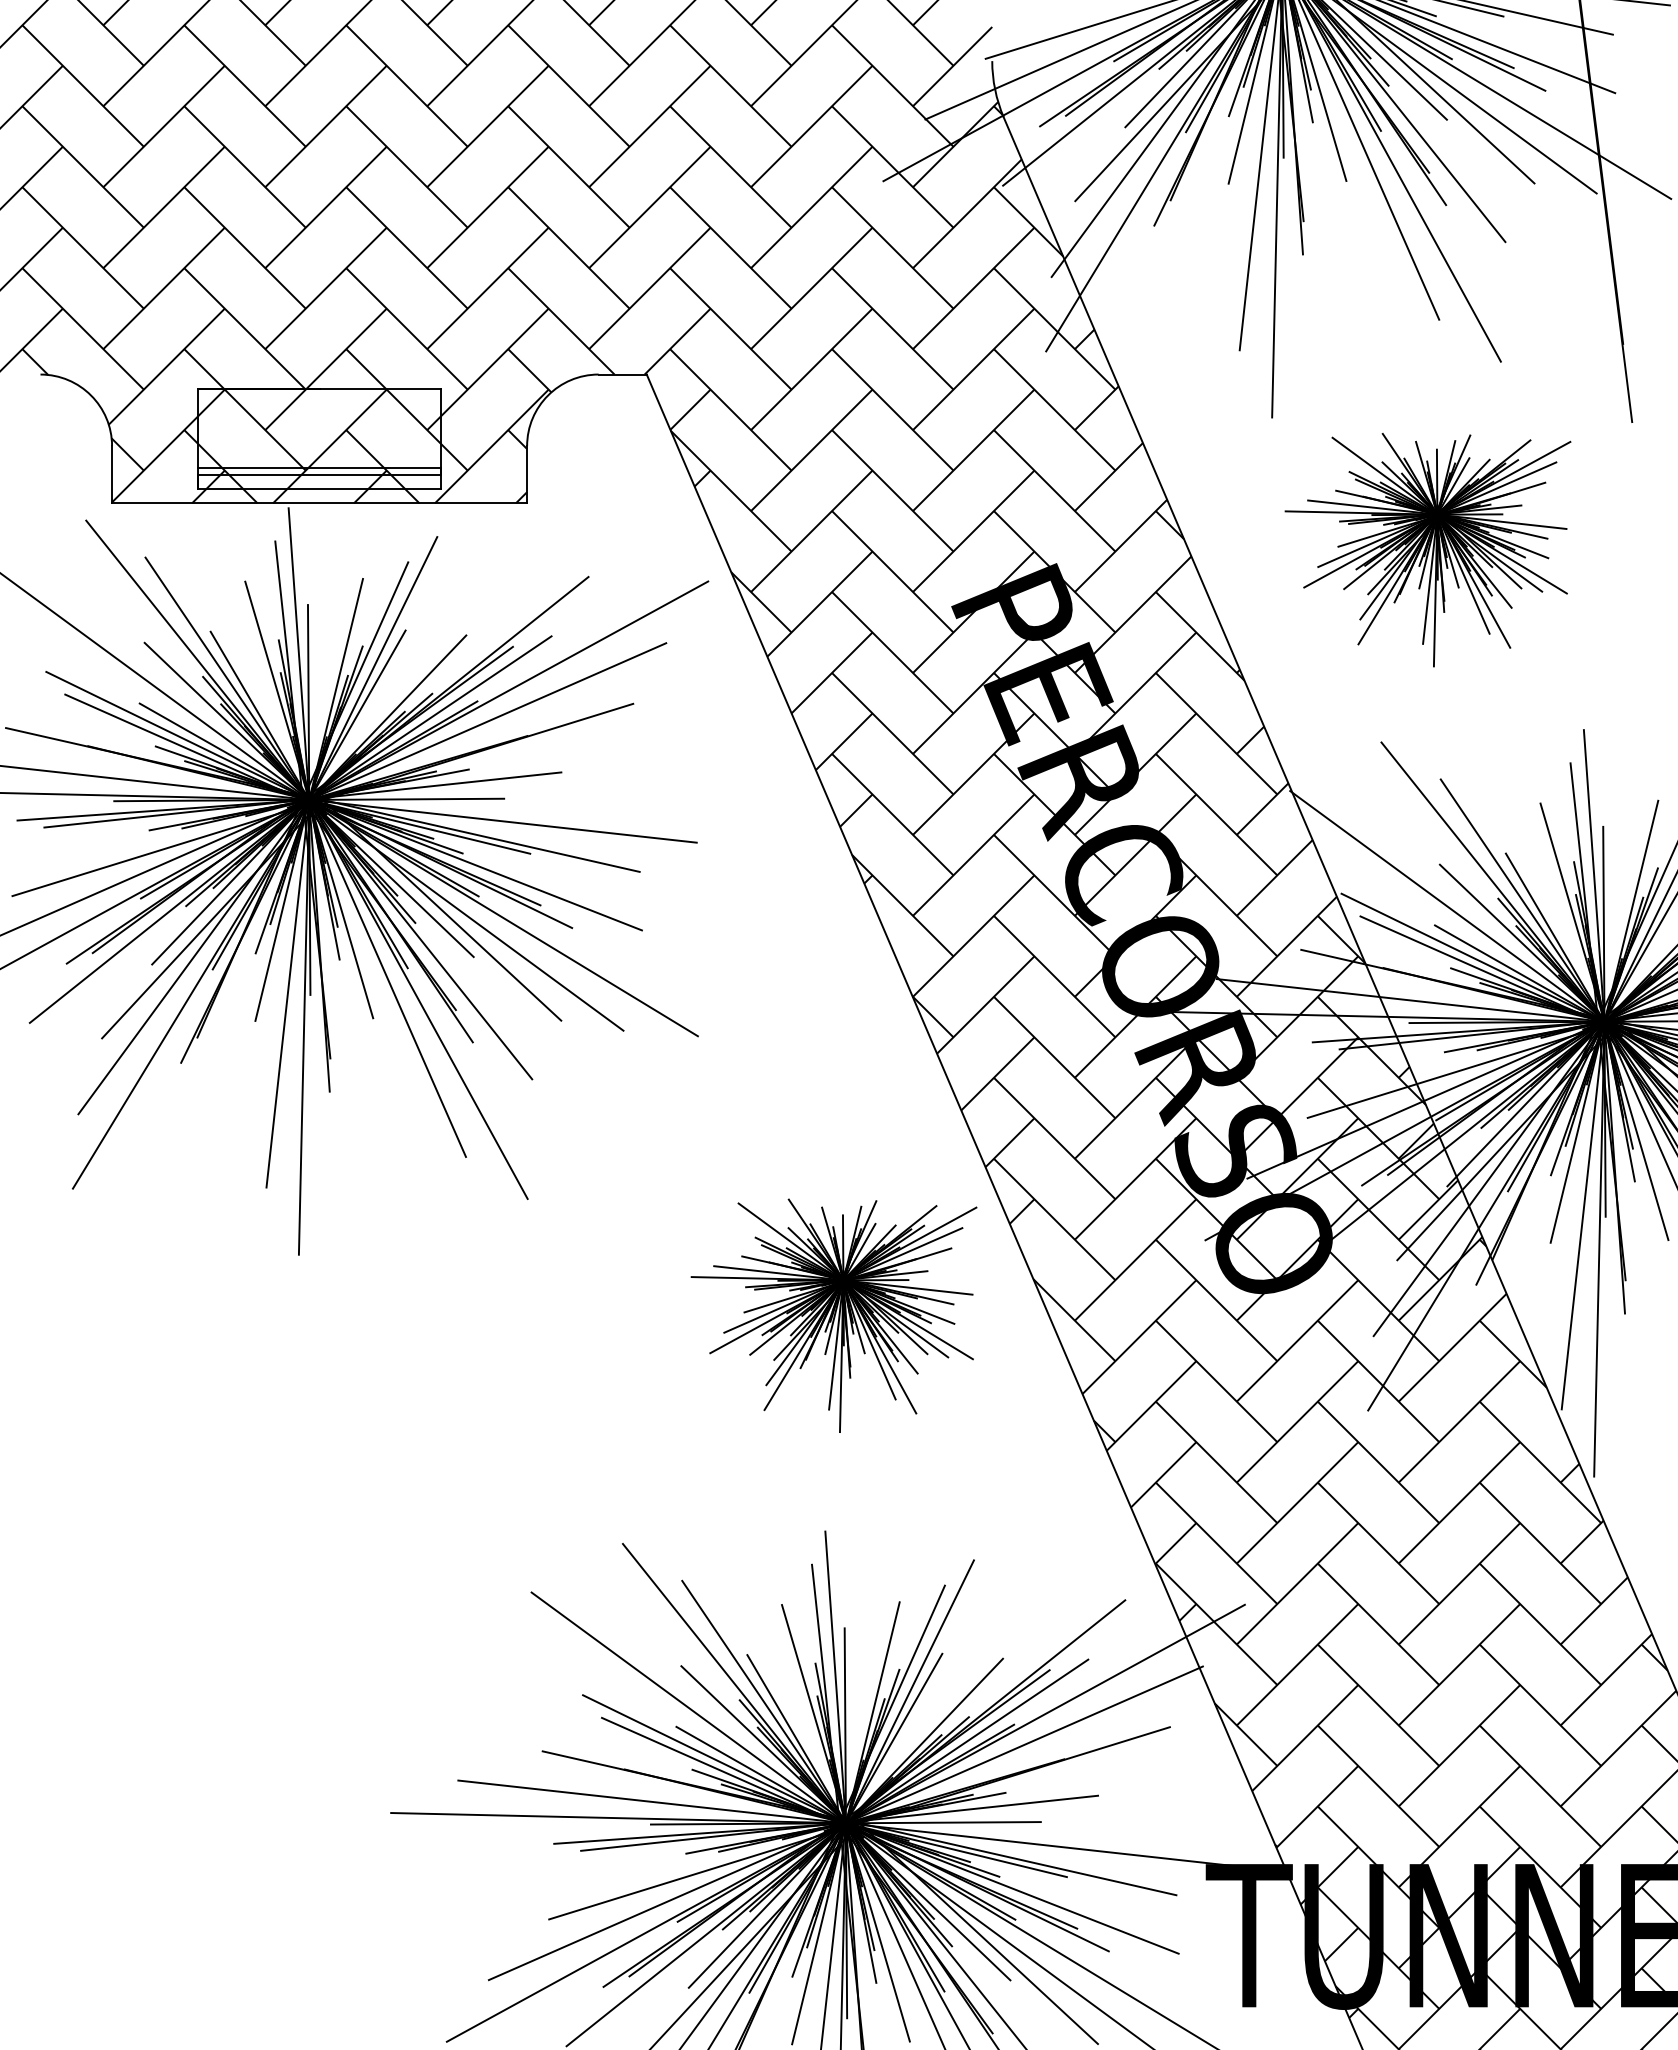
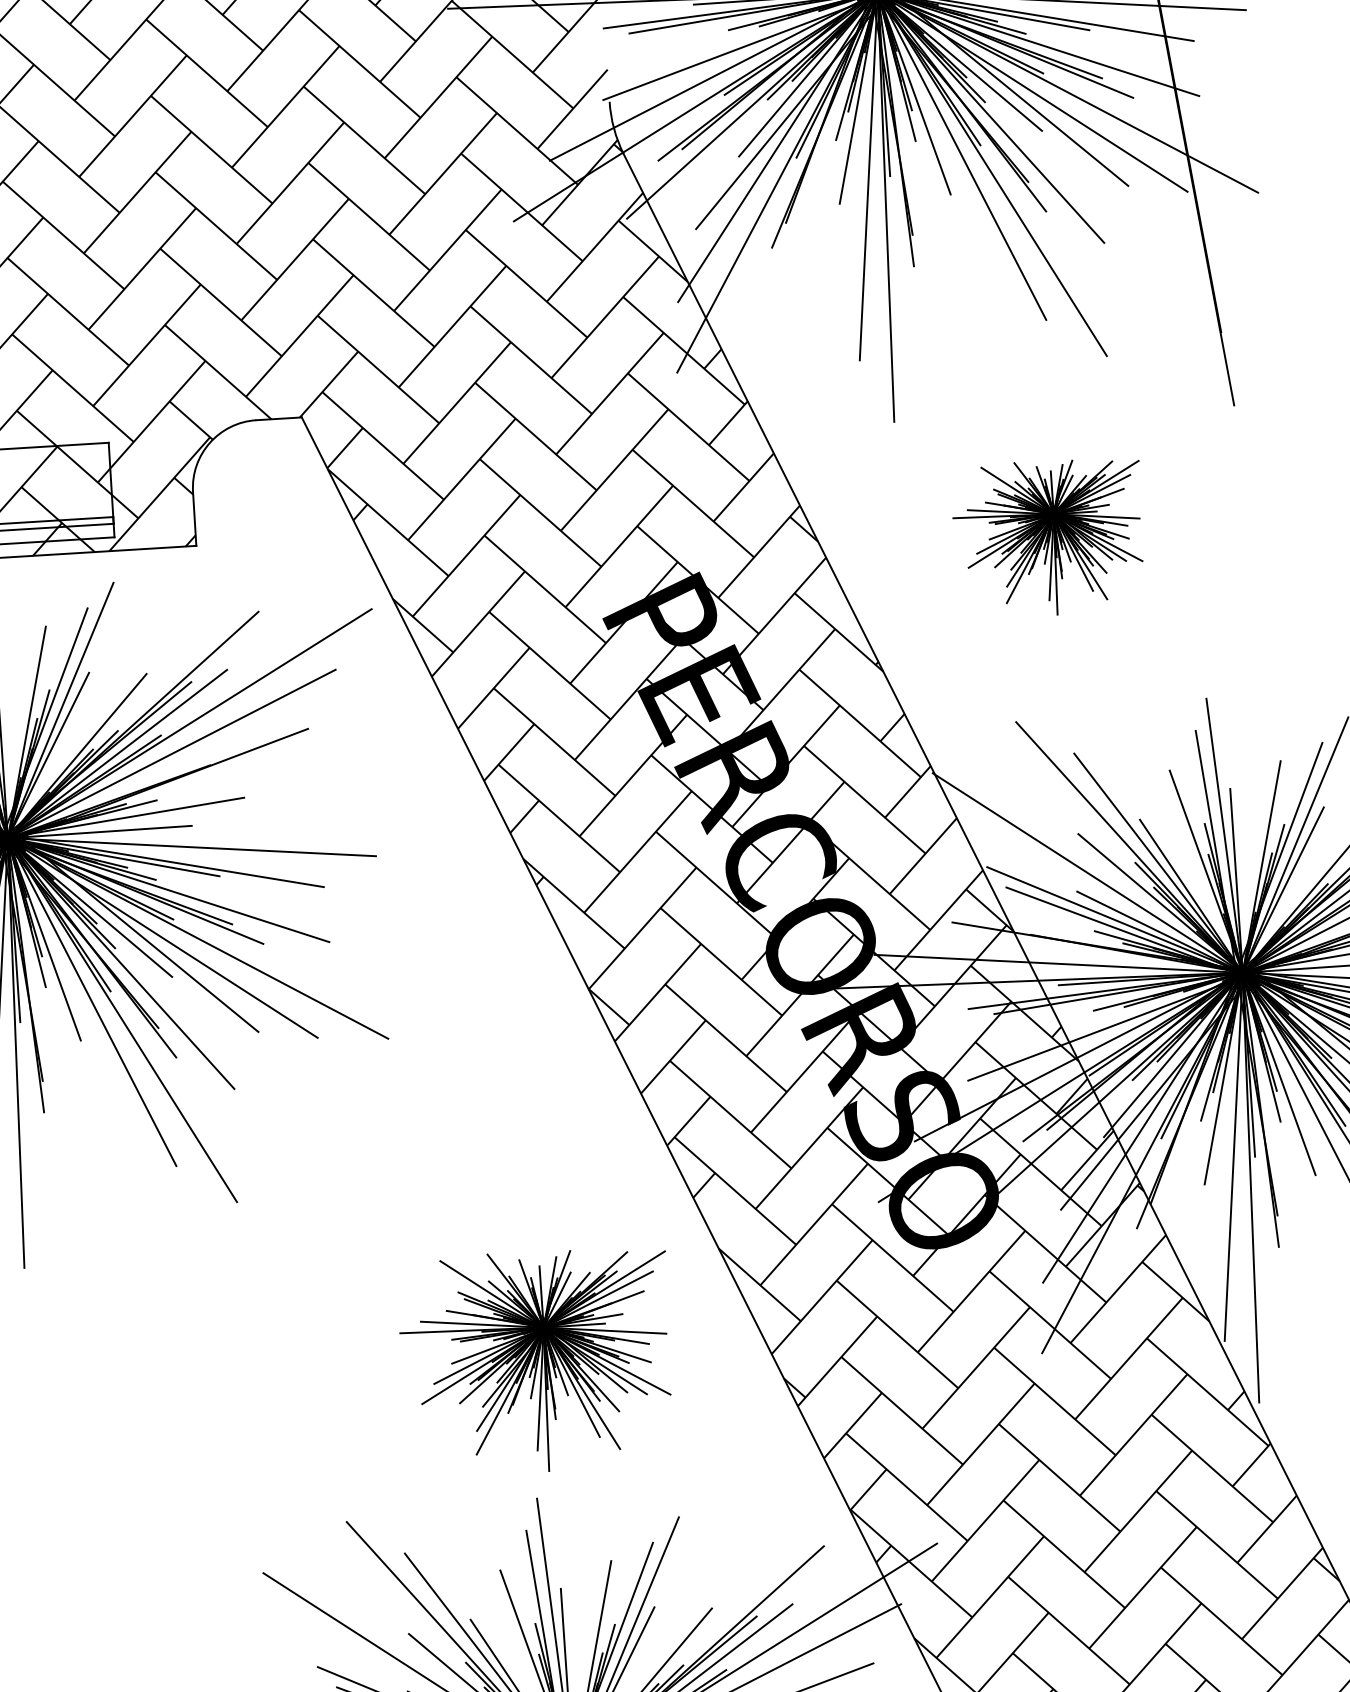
part: (1427, 550) -> (1048, 538), size x0.7
part: (833, 1315) -> (536, 1361), moved

